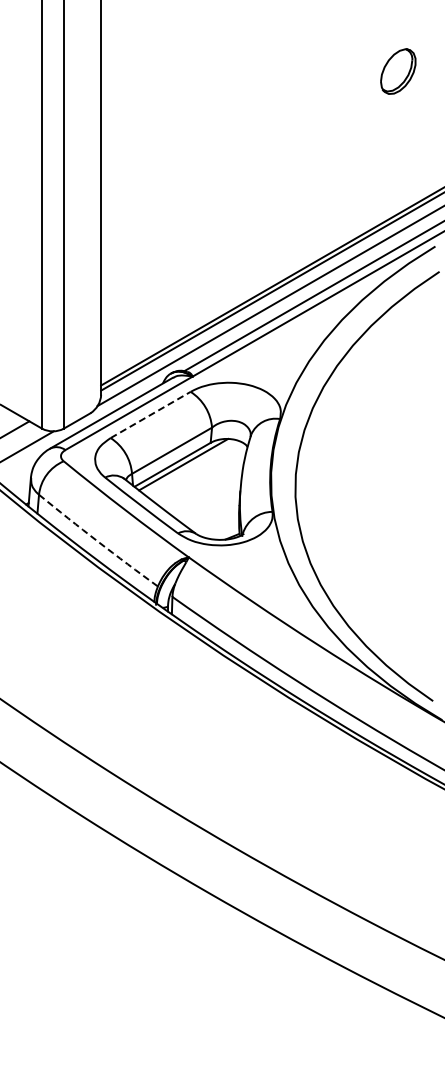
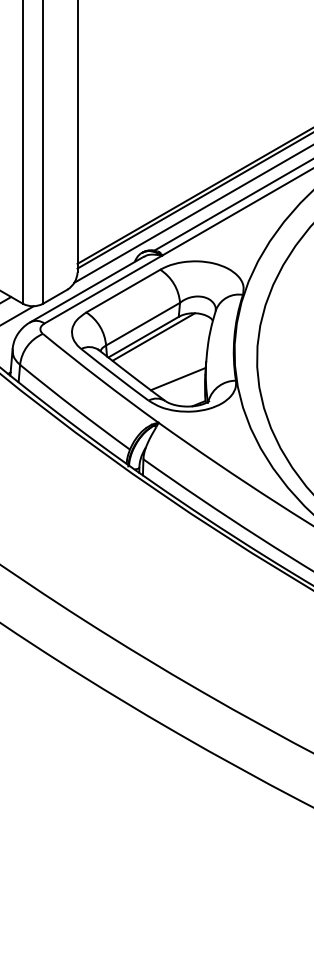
line: (151, 414) -> (124, 290), dashed -> solid
line: (209, 510) -> (177, 379), added
arc: (97, 541) -> (74, 408), dashed -> solid

